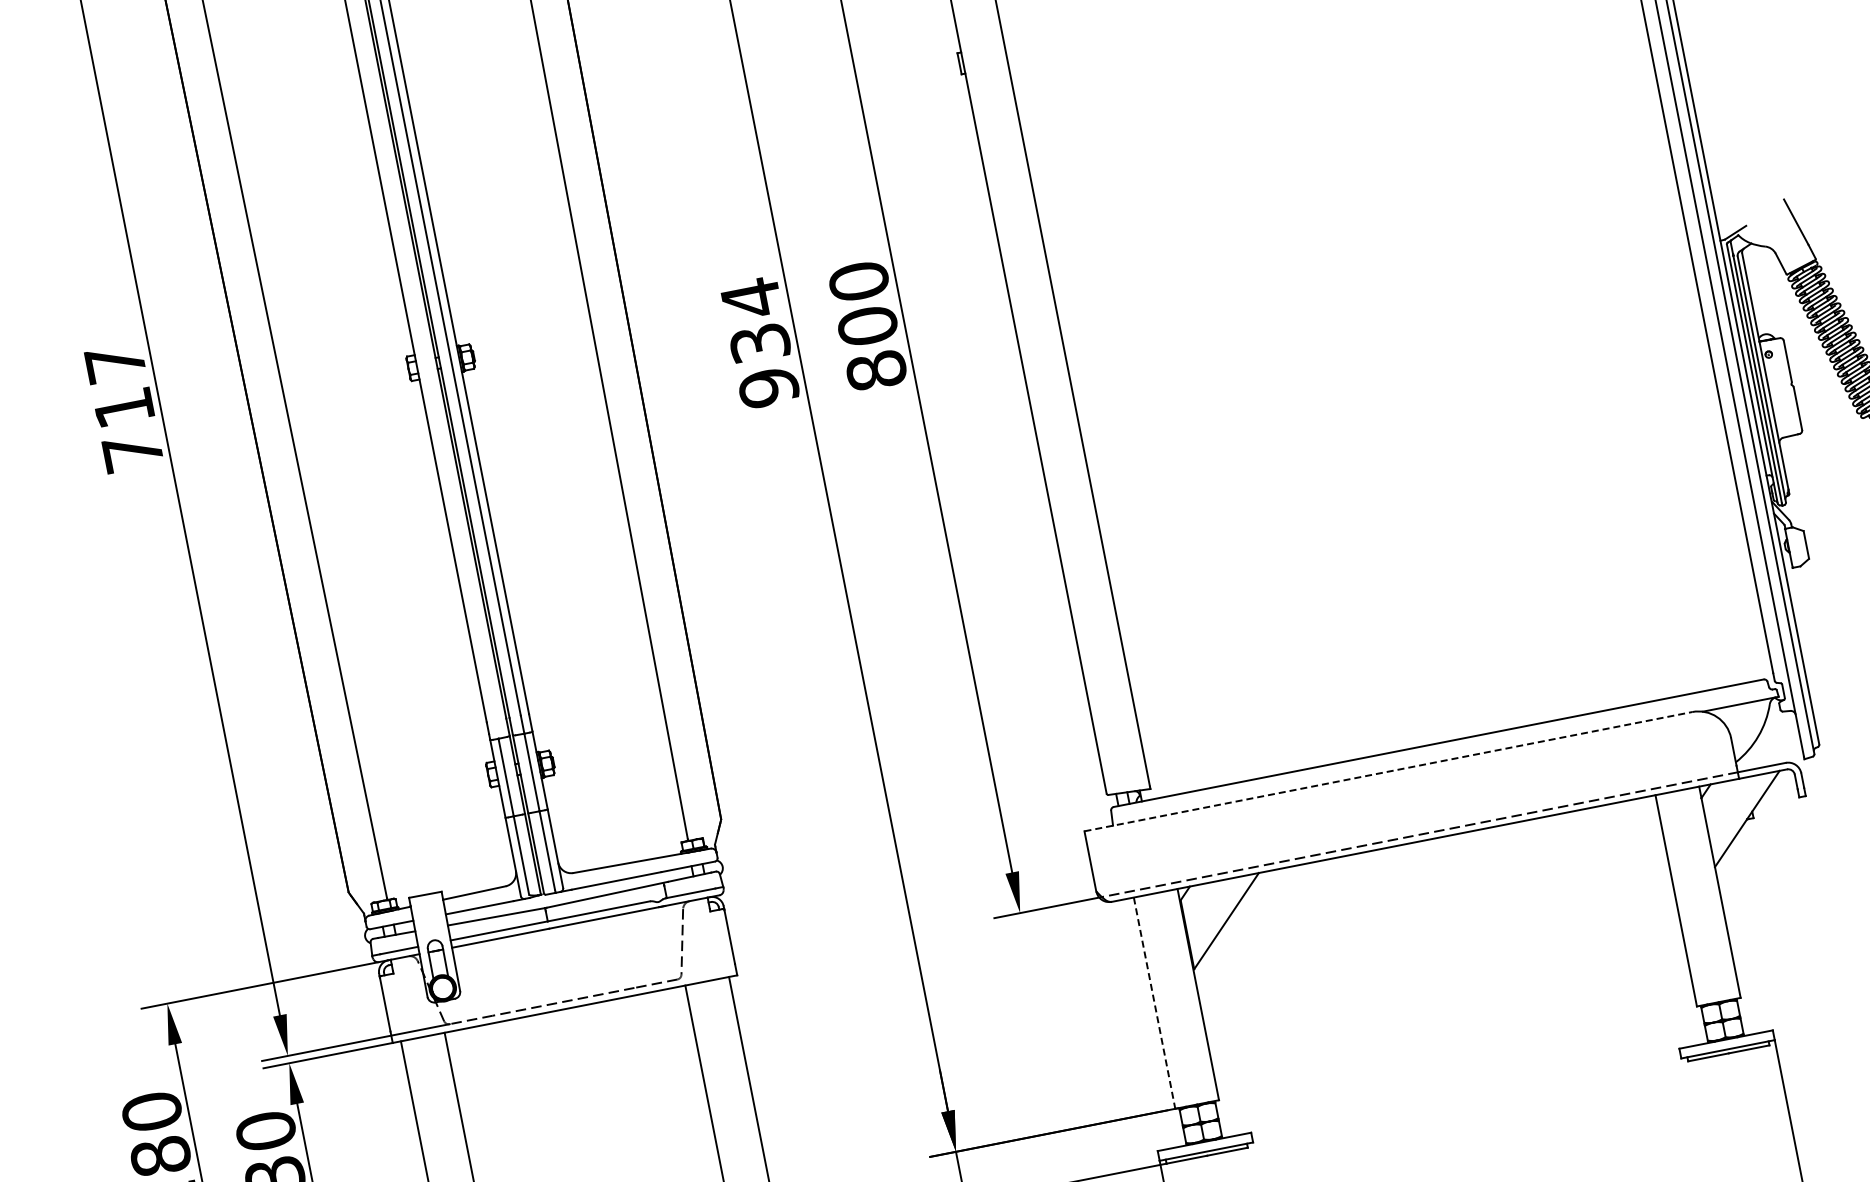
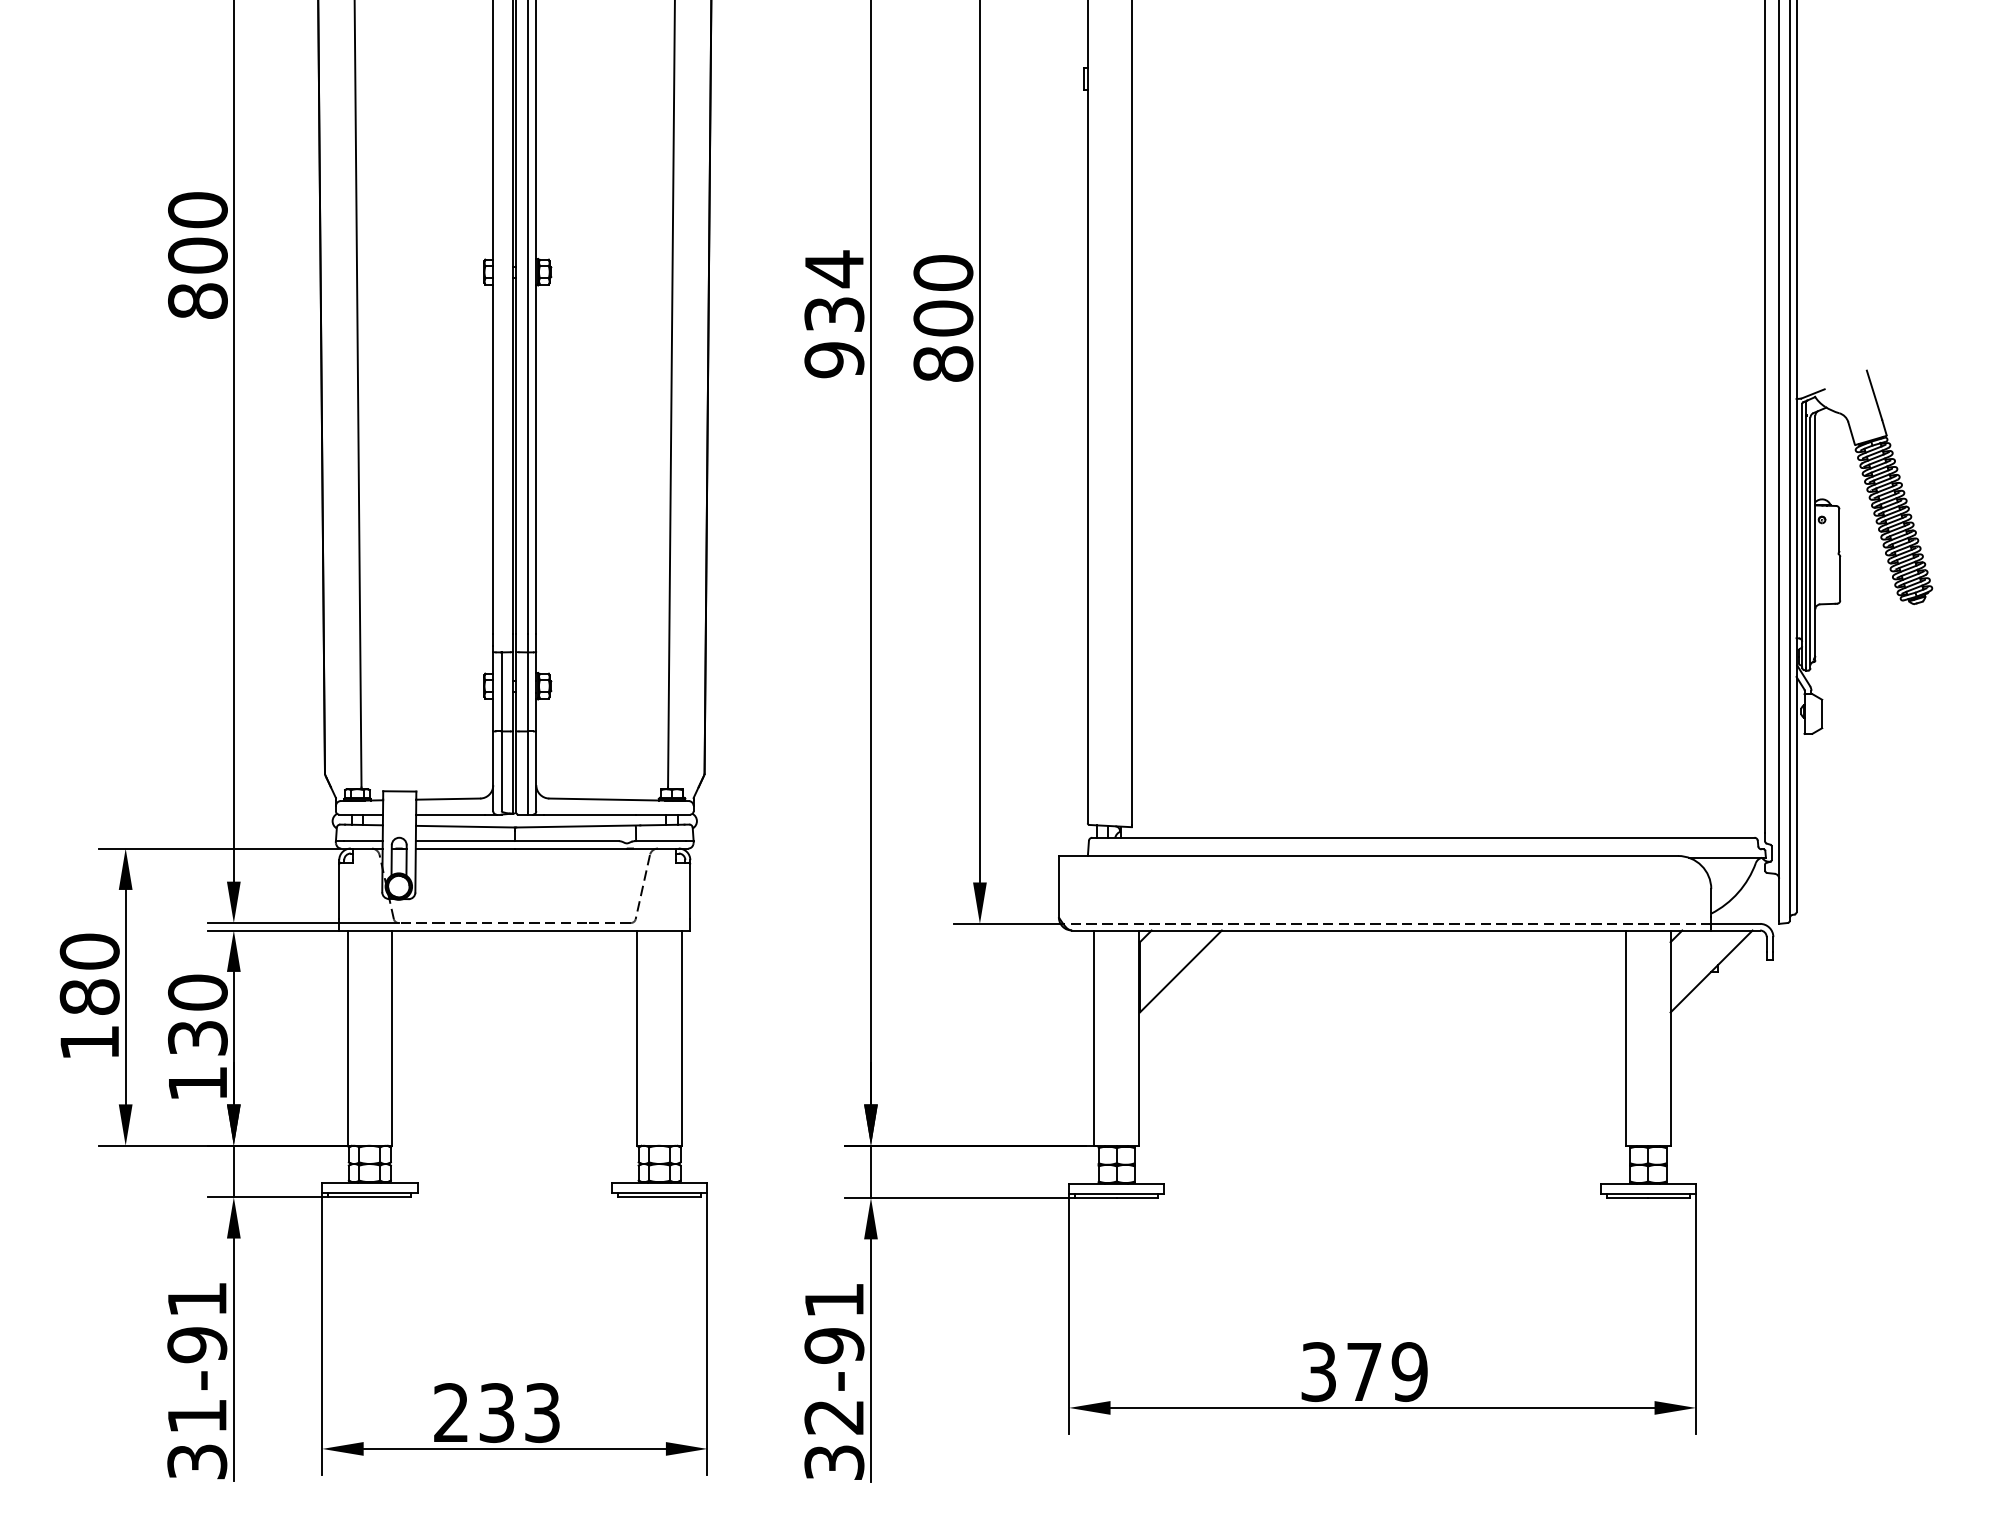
text: (123, 407) -> (197, 255), 717 -> 800
line: (1388, 771) -> (1368, 855), dashed -> solid
line: (1154, 1003) -> (1094, 1038), dashed -> solid

